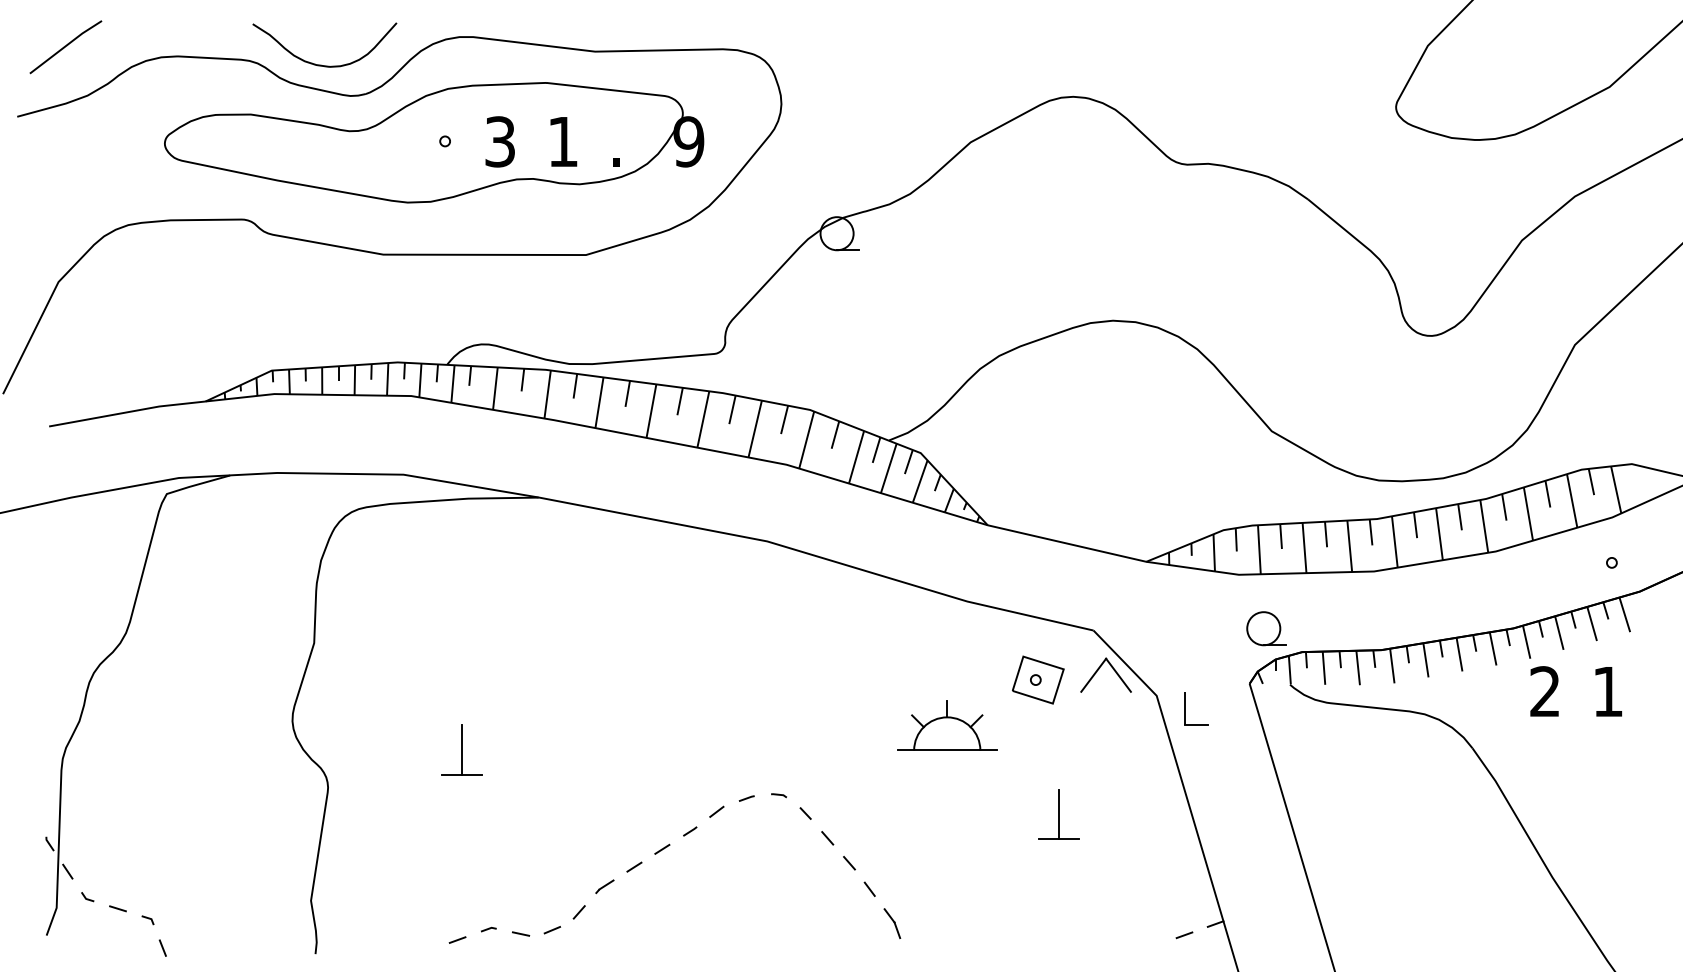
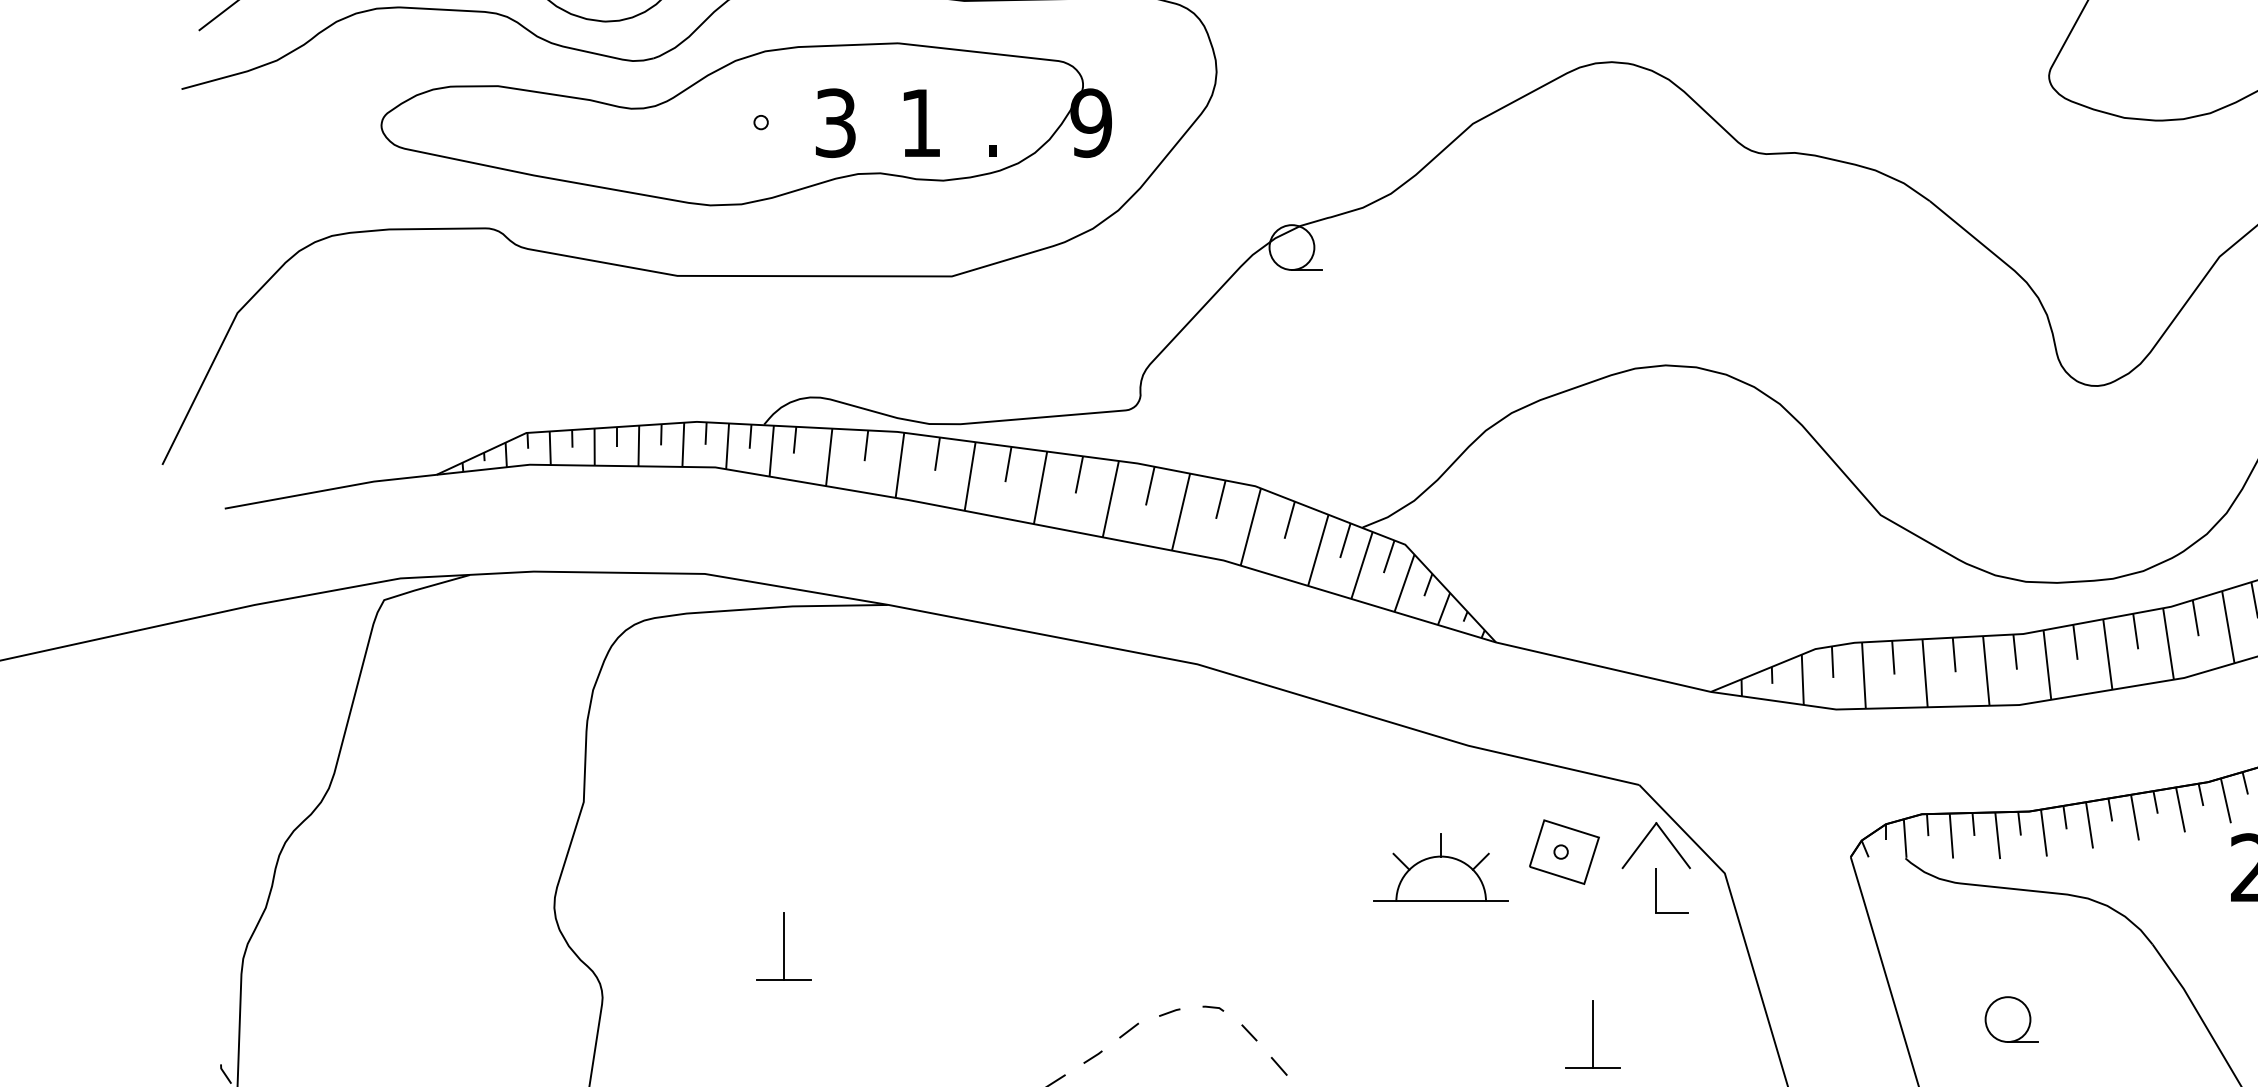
part: (1266, 628) -> (2011, 1019), moved
part: (1185, 708) -> (1656, 890), moved
part: (947, 725) -> (1441, 867), moved

